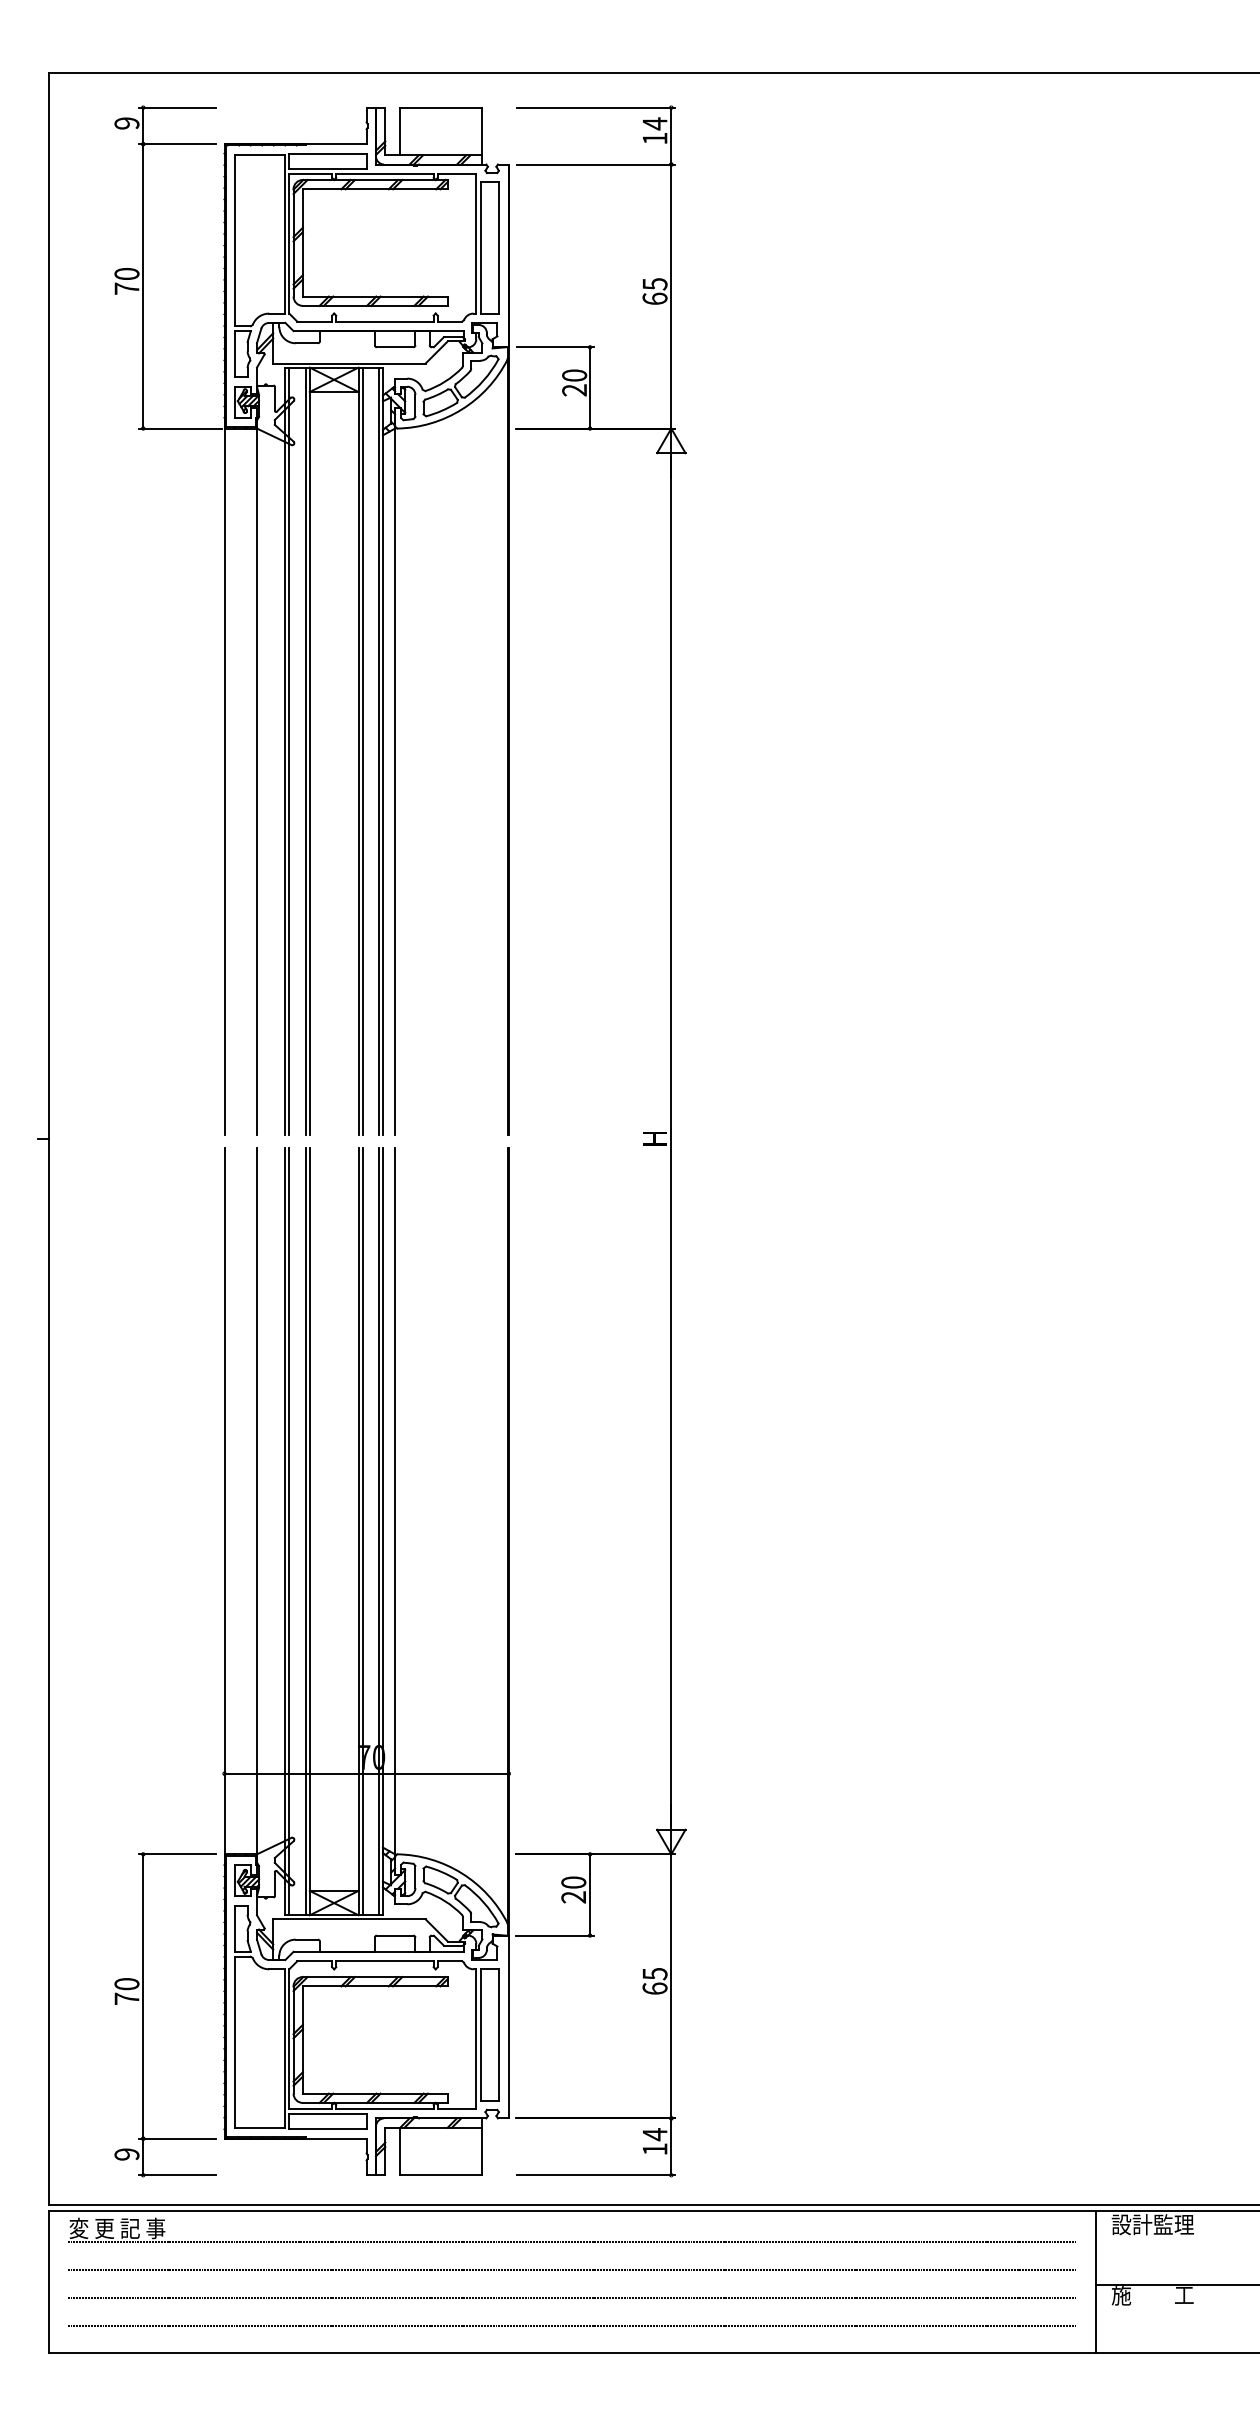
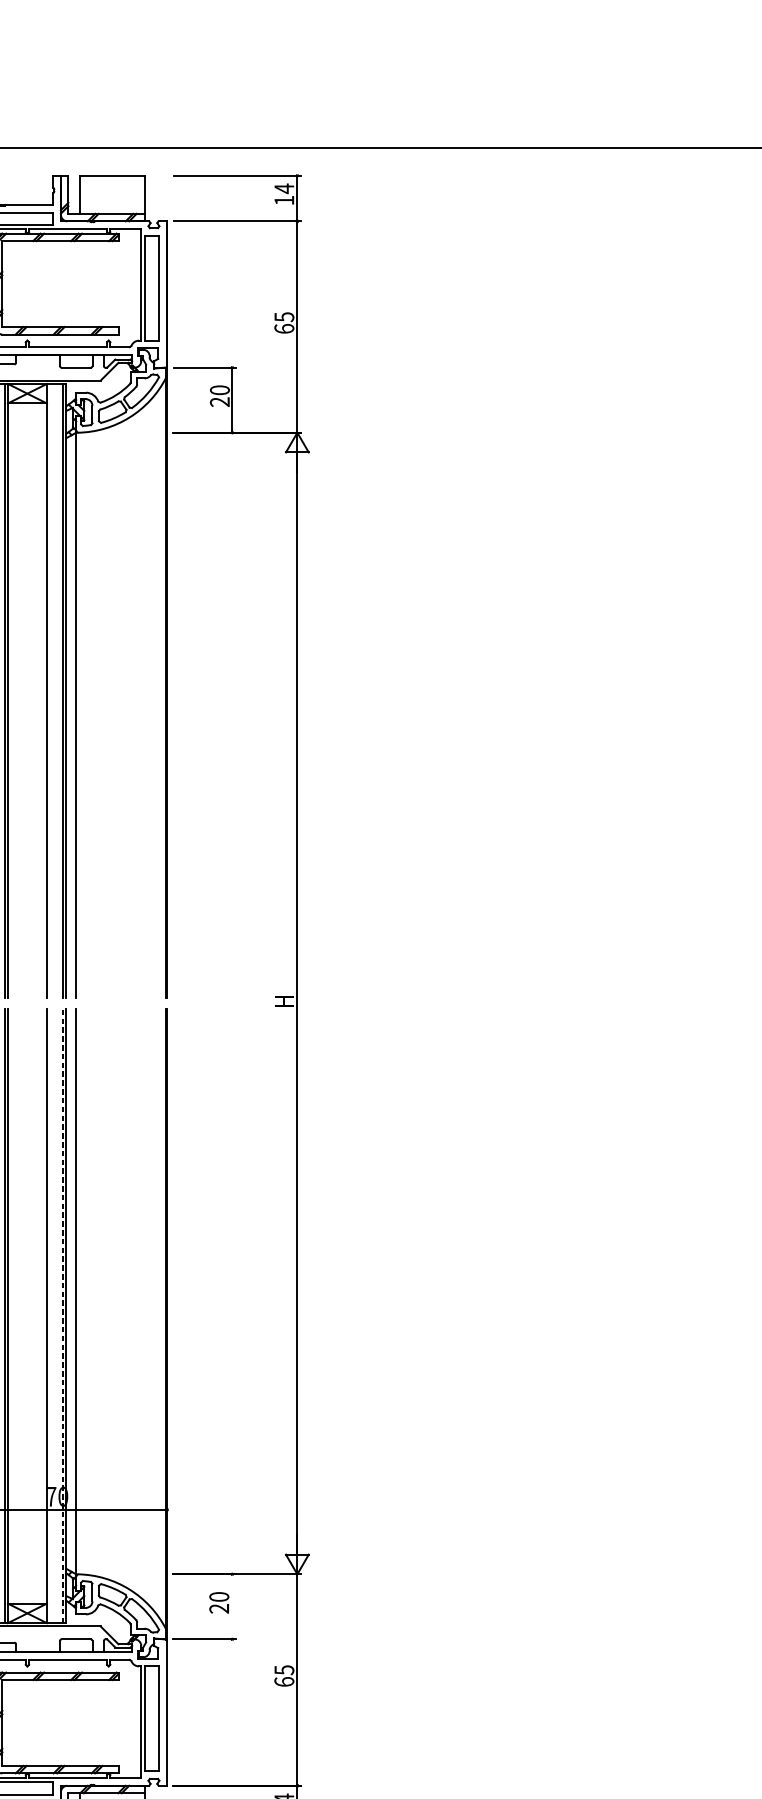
line: (362, 750) -> (50, 690), removed
line: (362, 1531) -> (50, 1315), removed
line: (378, 1531) -> (62, 1315), solid -> dashed
line: (590, 1894) -> (232, 1606), removed

